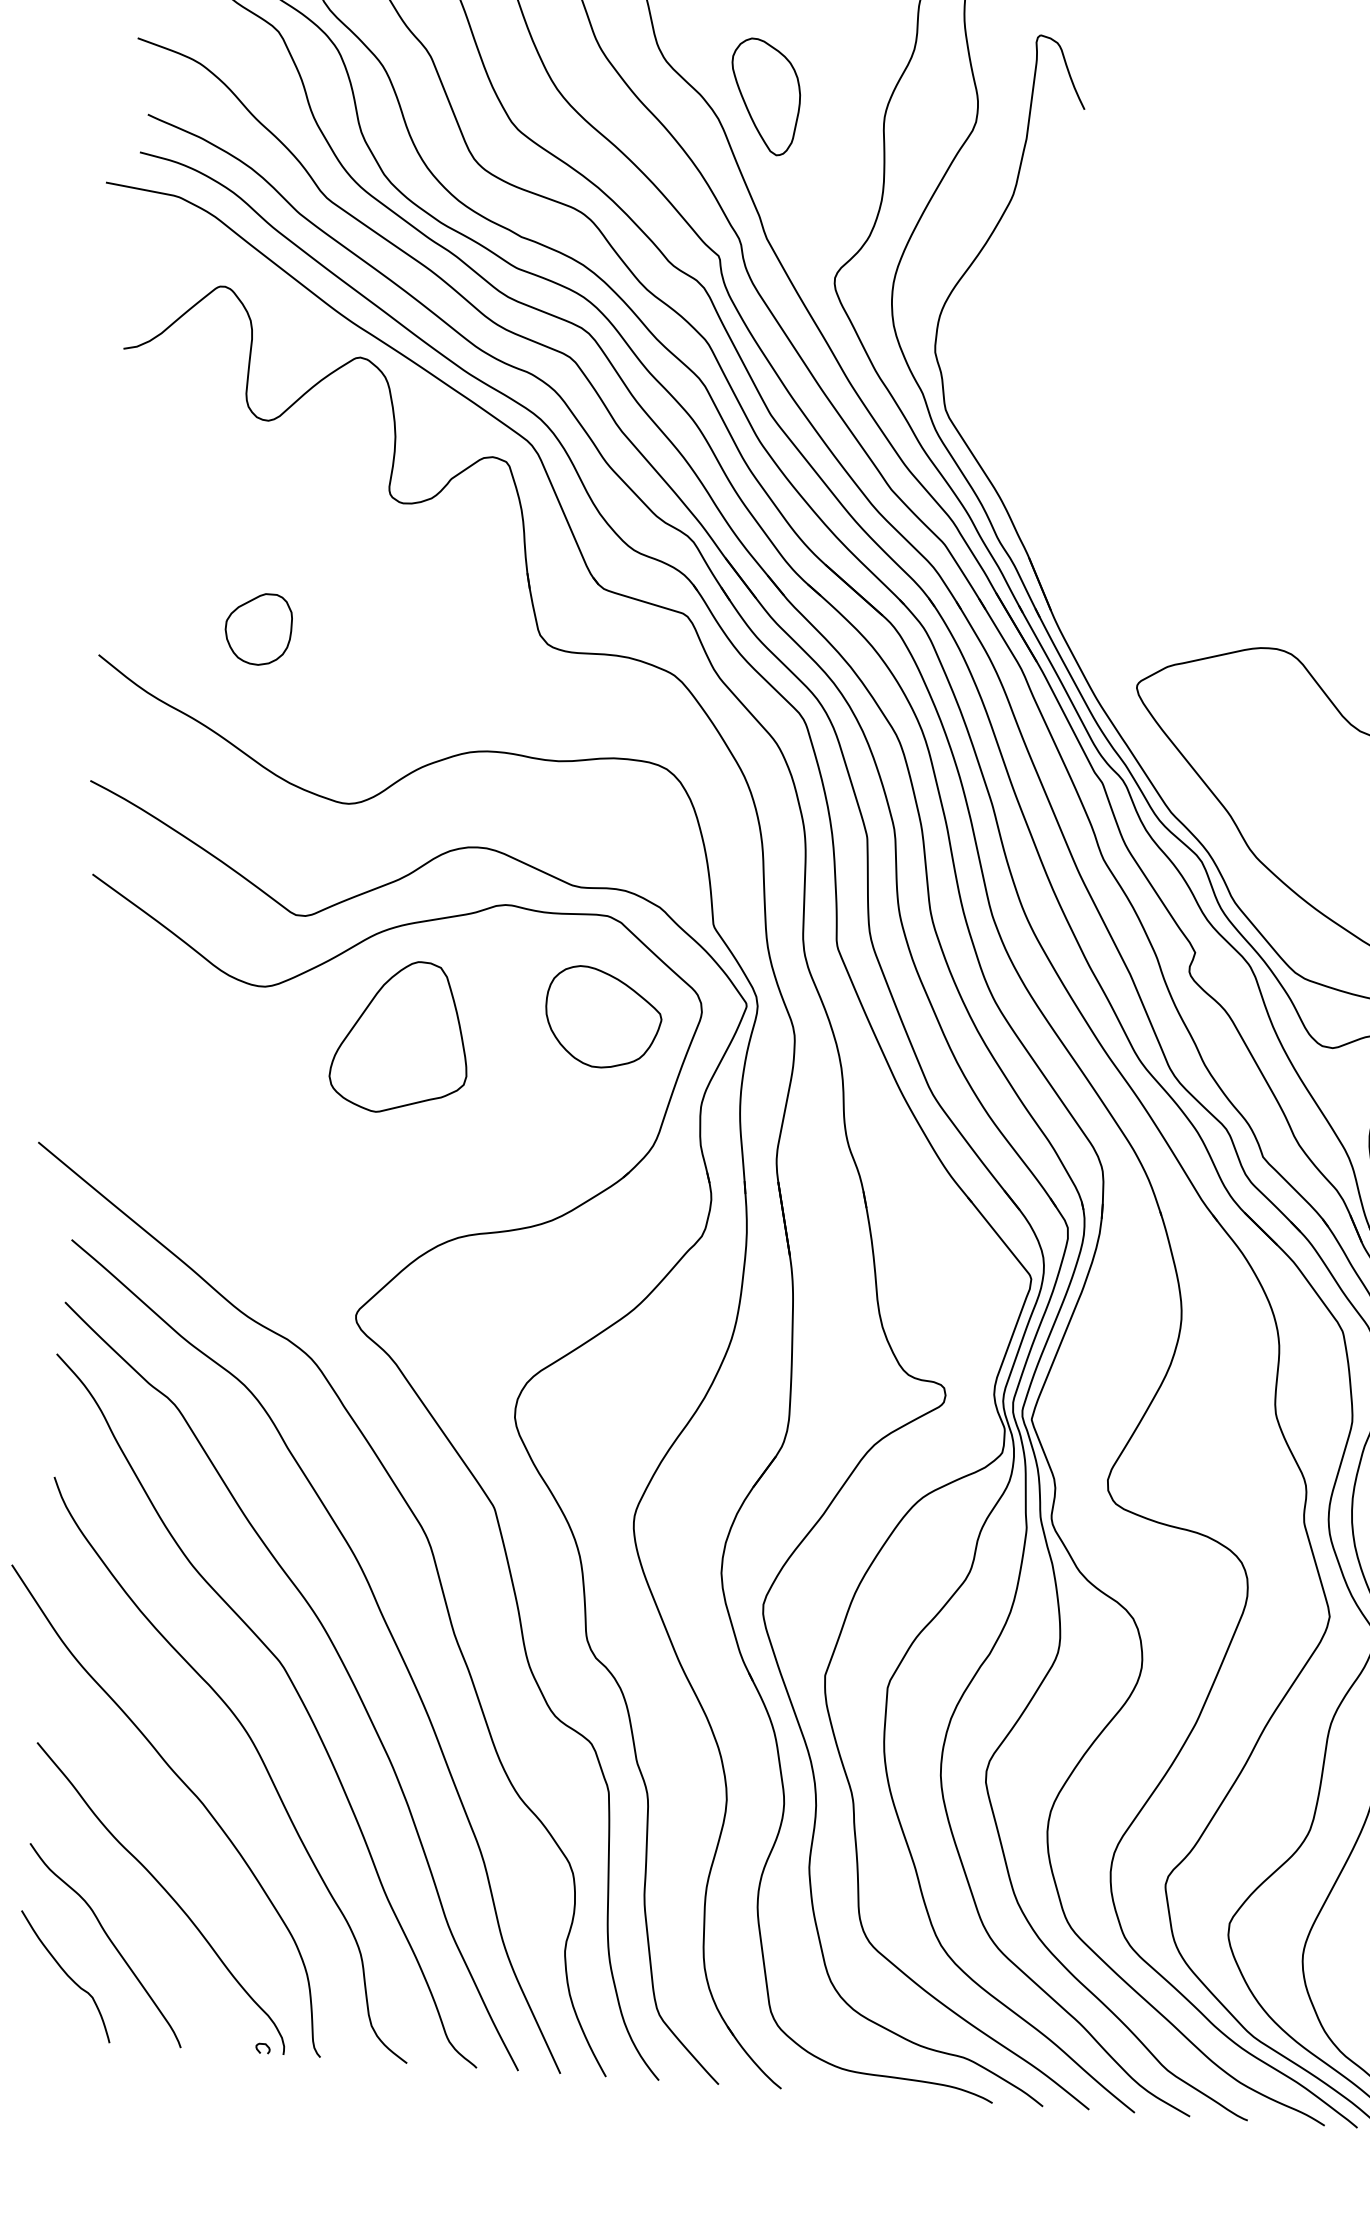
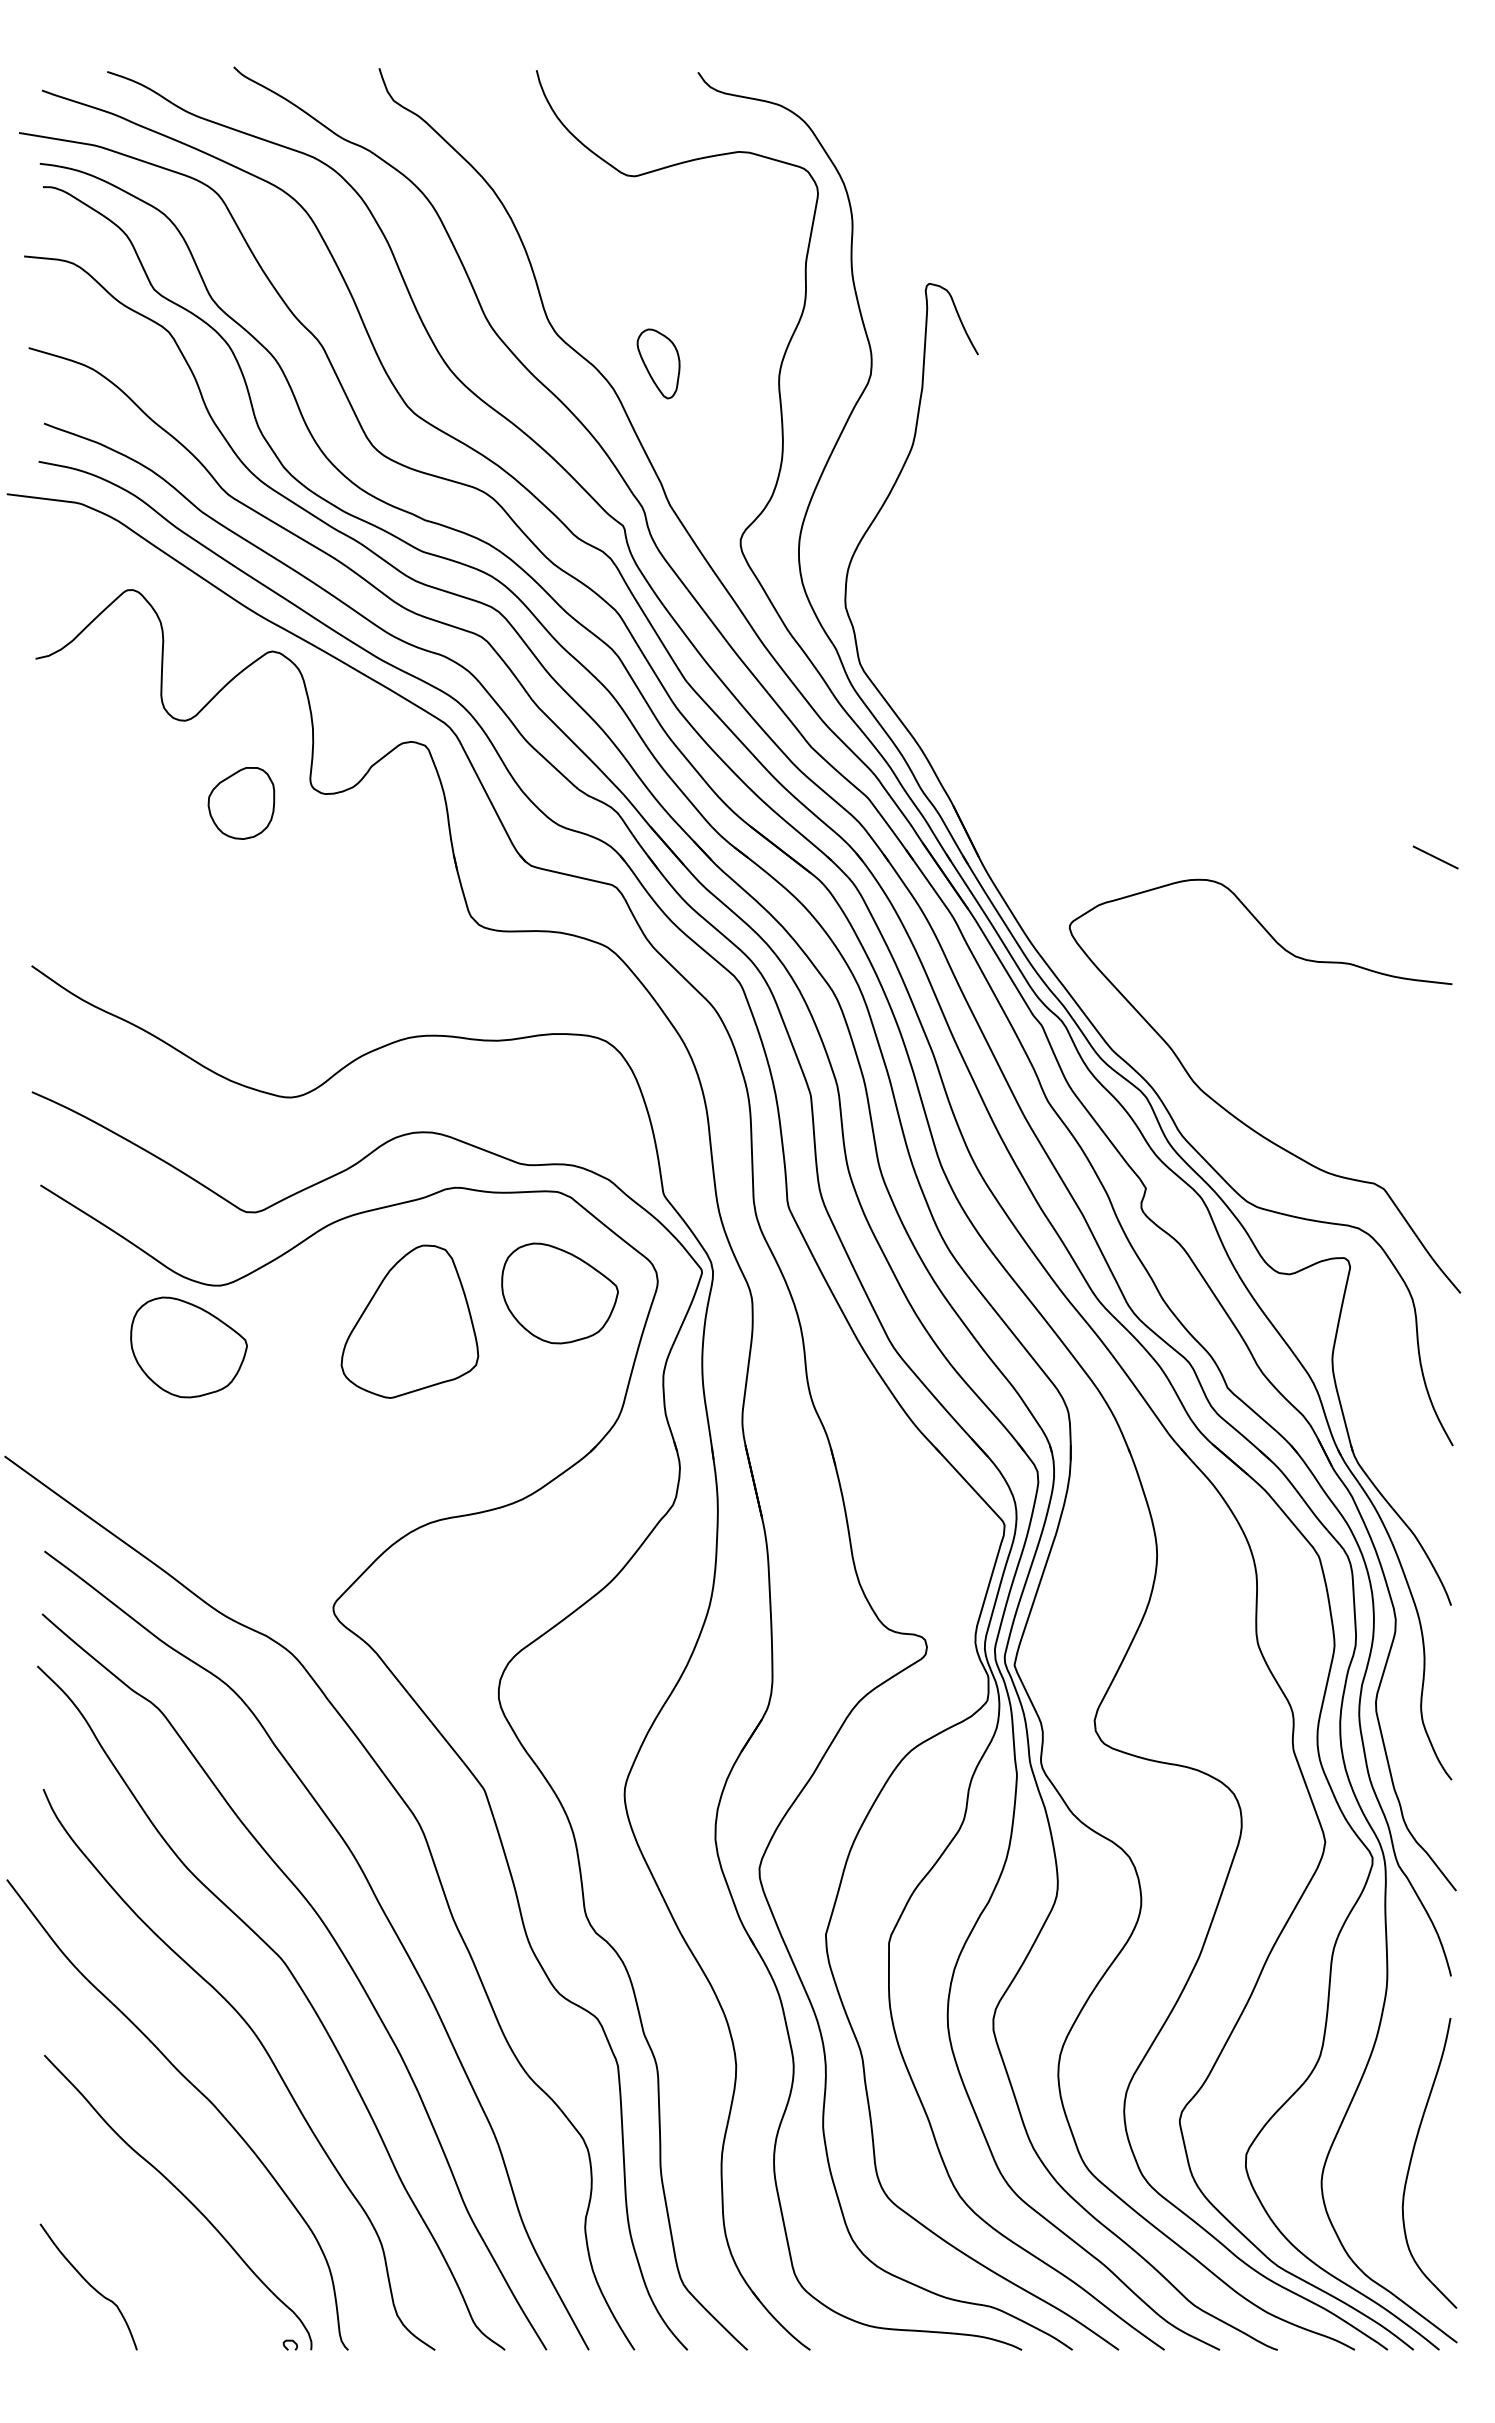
part: (765, 96) -> (658, 363), size x0.6
part: (258, 629) -> (241, 803), moved
part: (400, 1036) -> (409, 1321), moved
part: (229, 1046) -> (188, 1347), added
curve: (111, 1944) -> (132, 2251), removed

